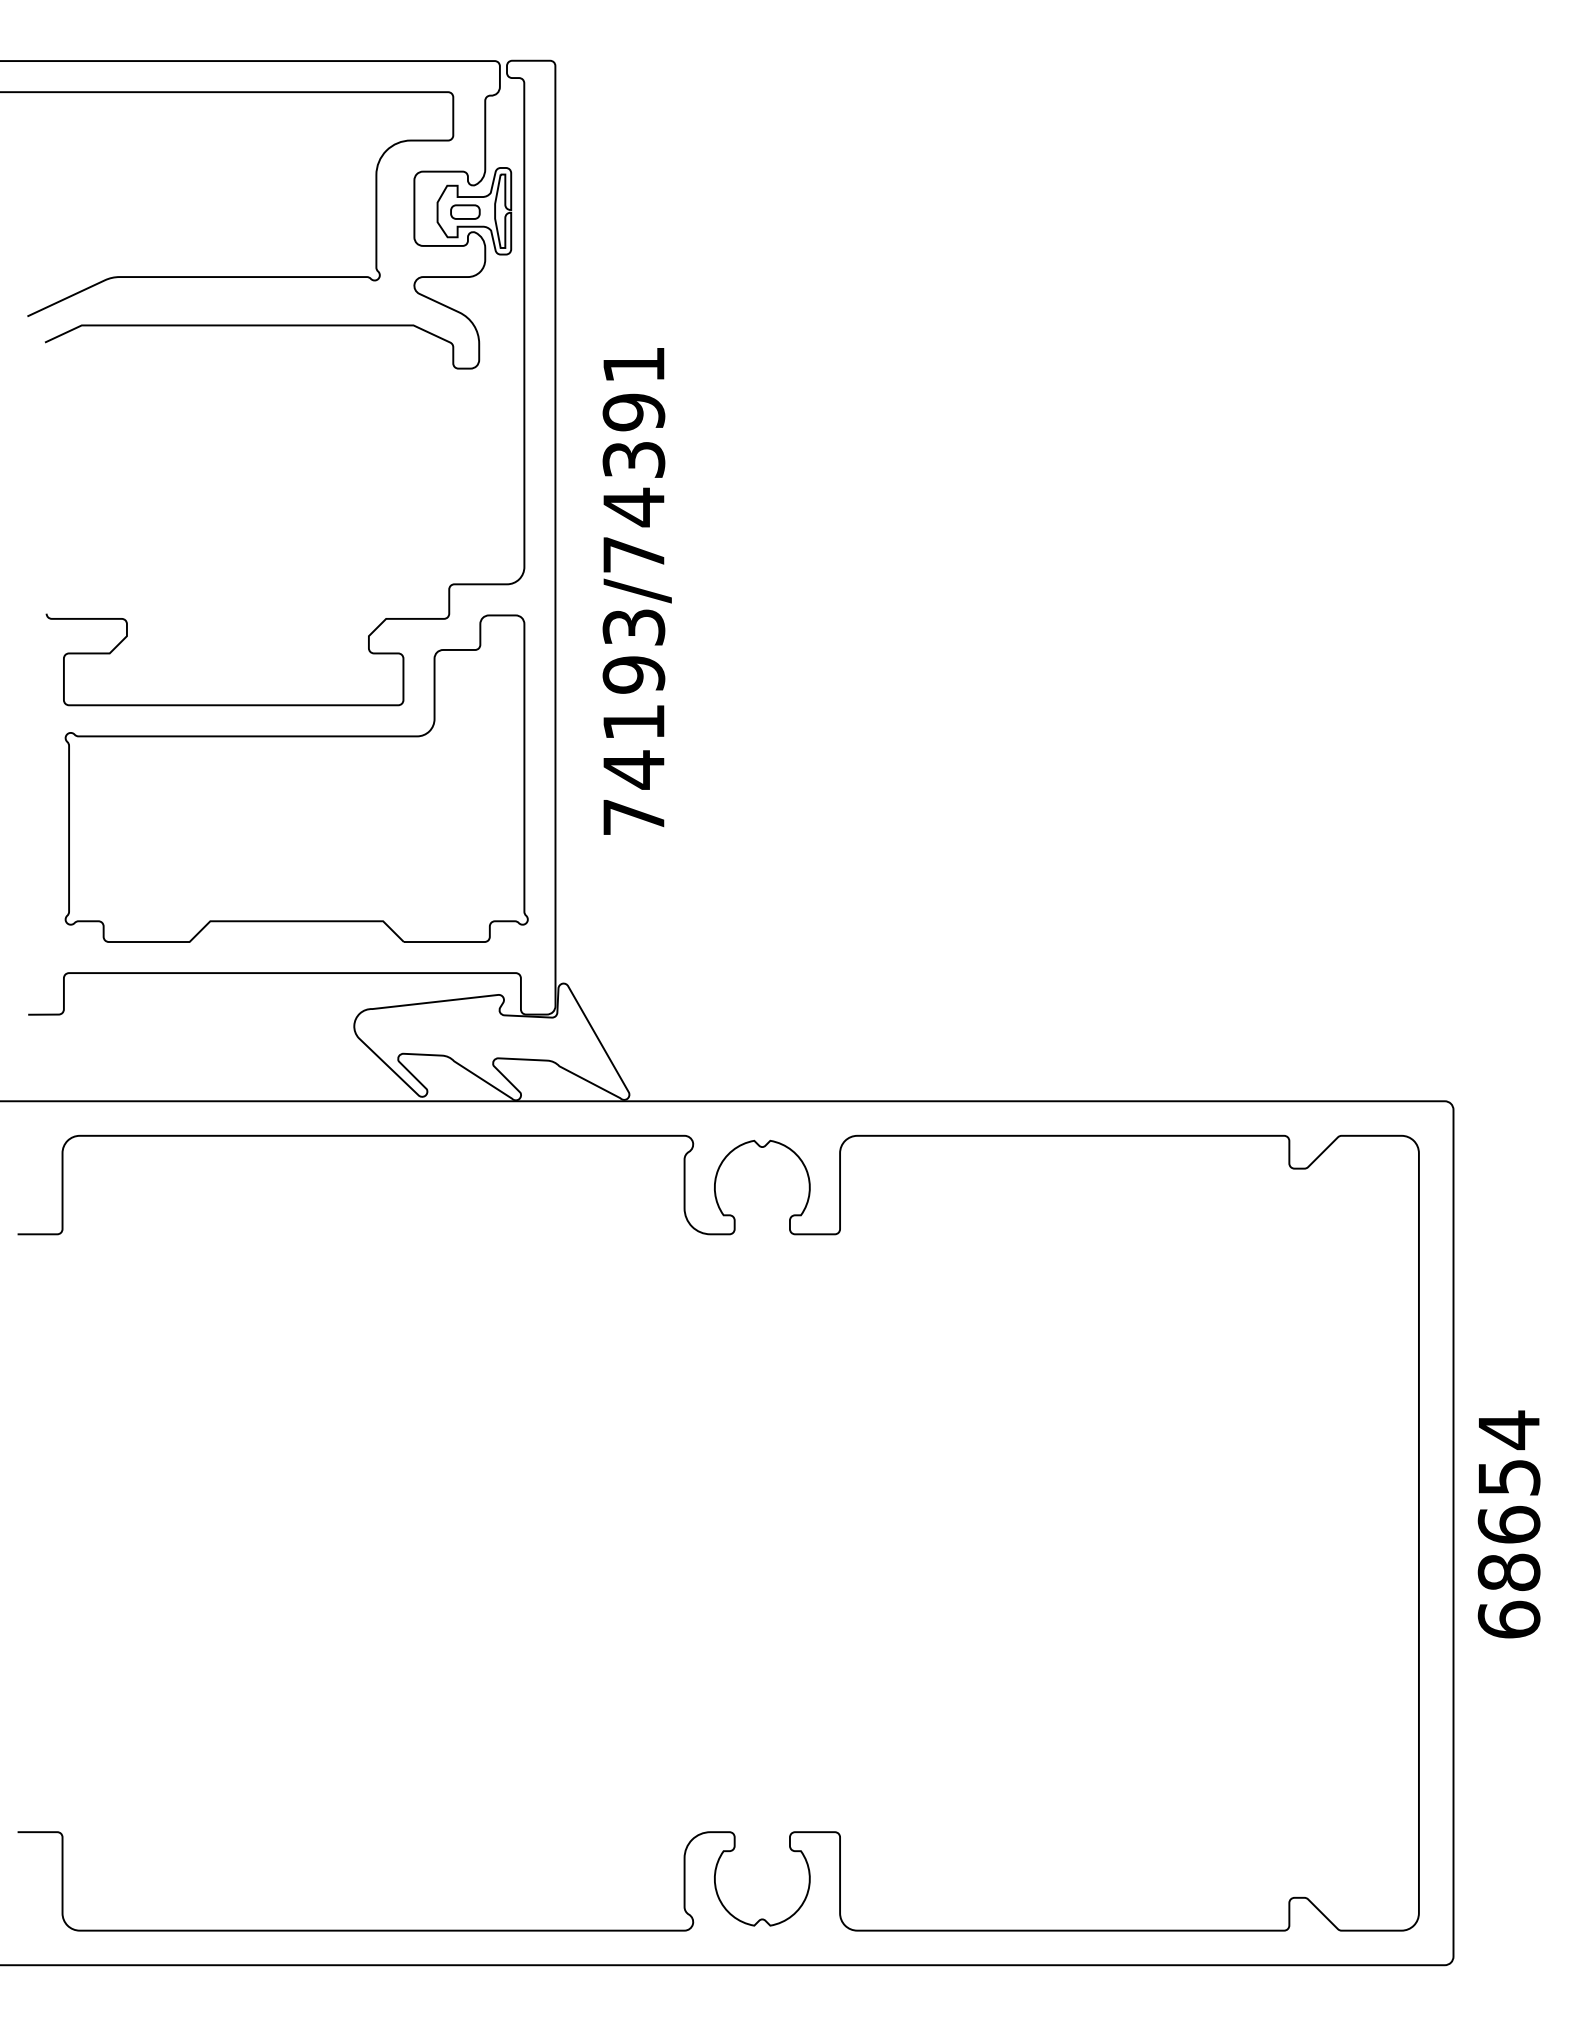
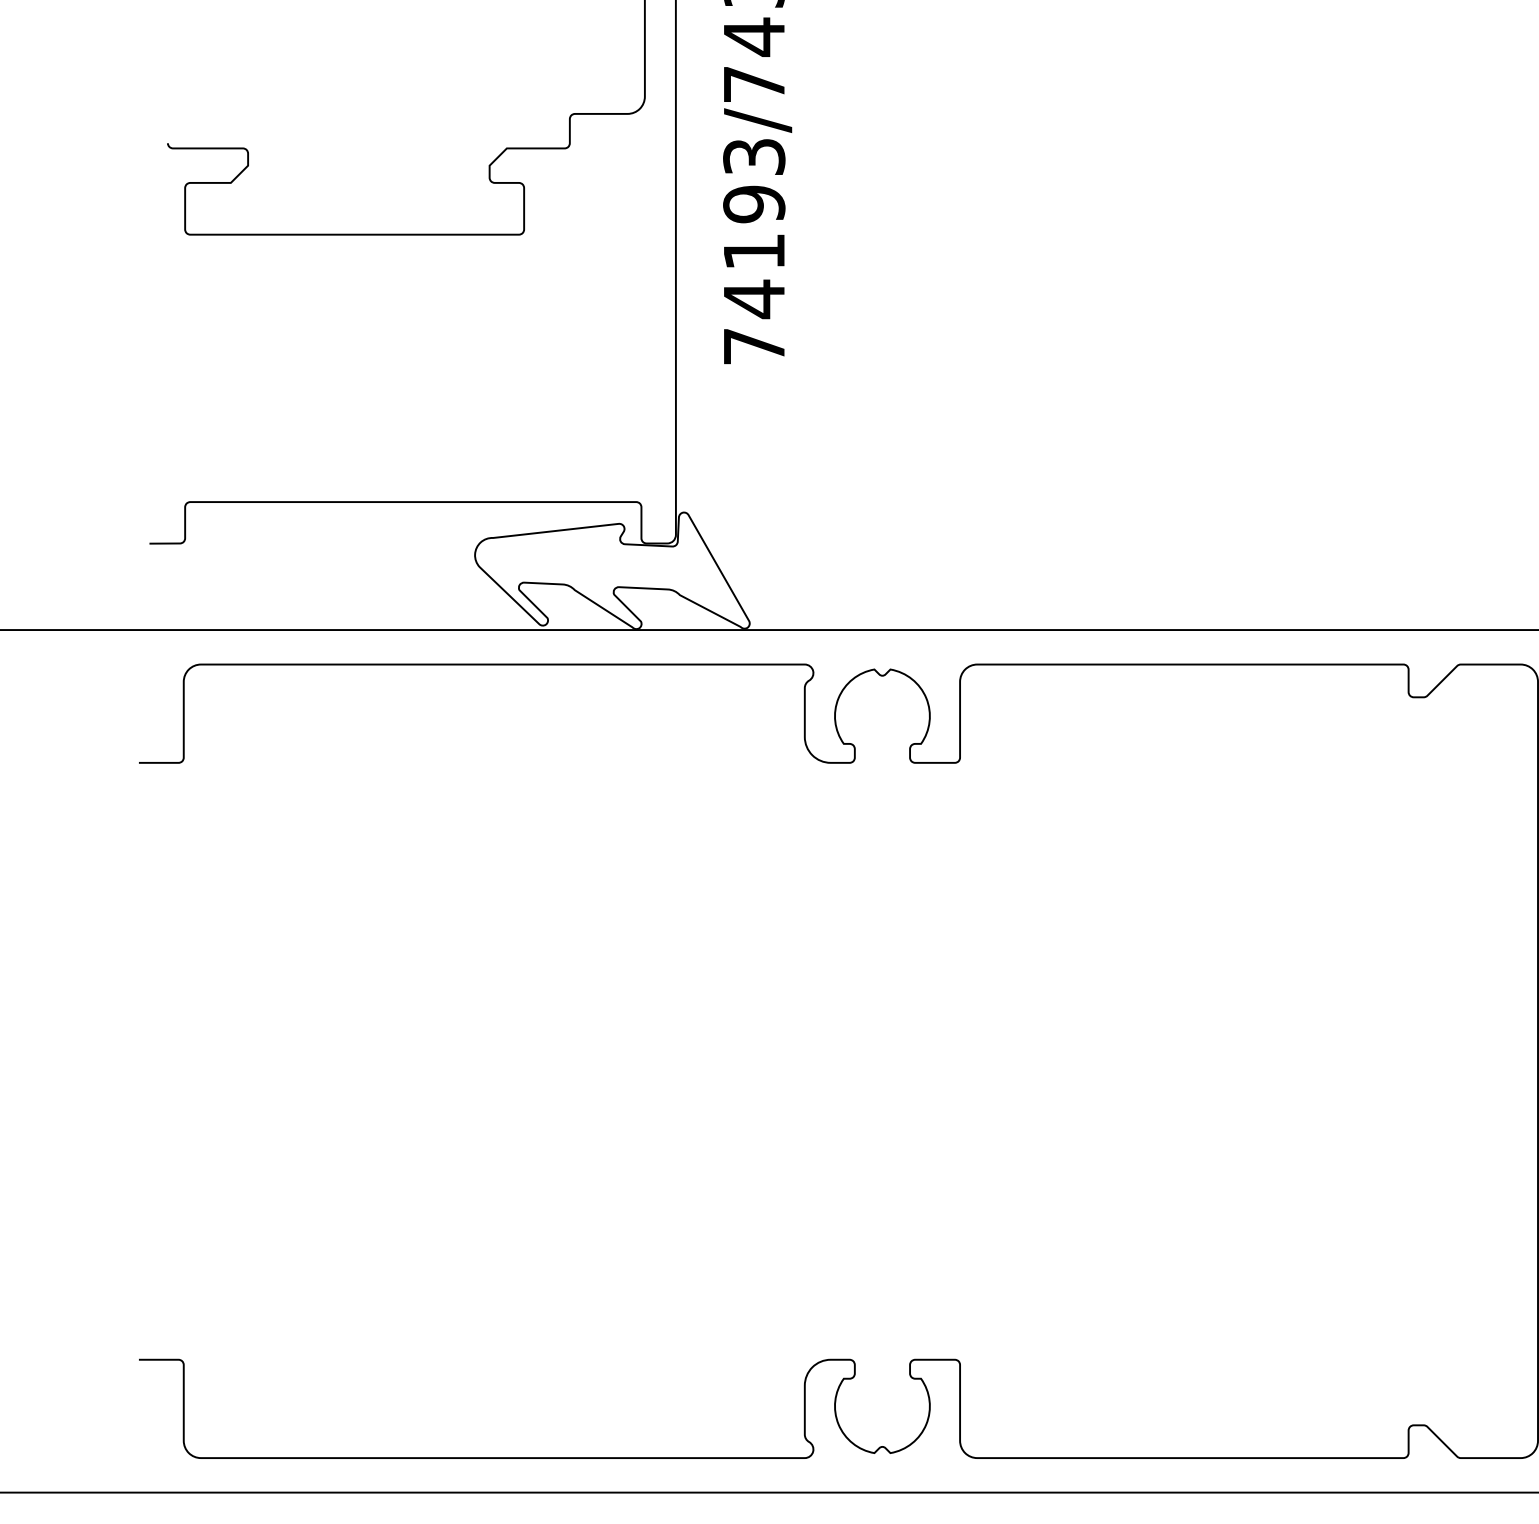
part: (296, 778) -> (417, 307), removed

